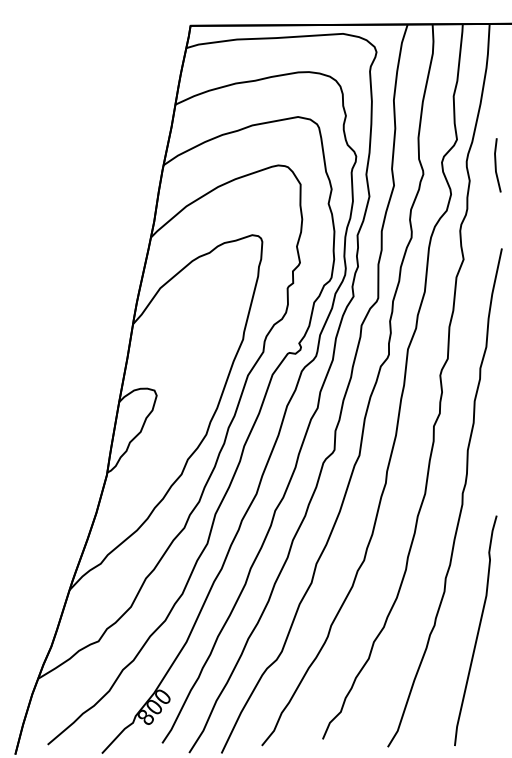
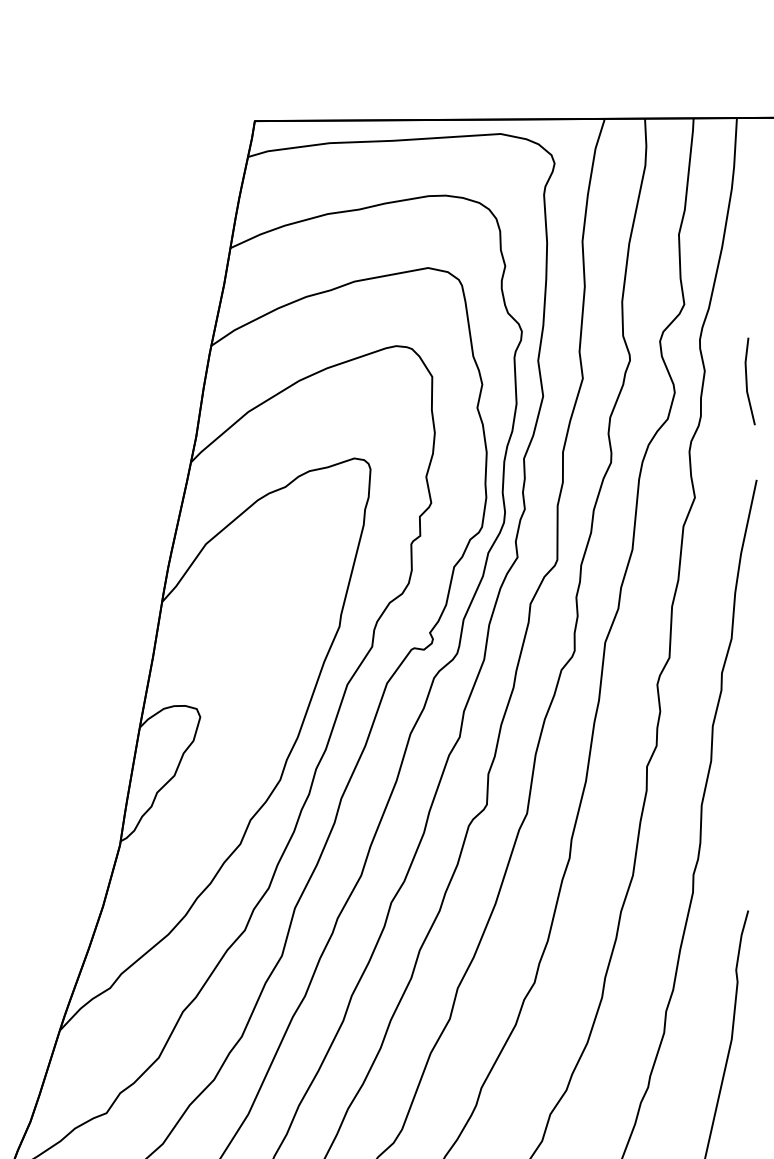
line: (496, 165) -> (747, 381), moved

